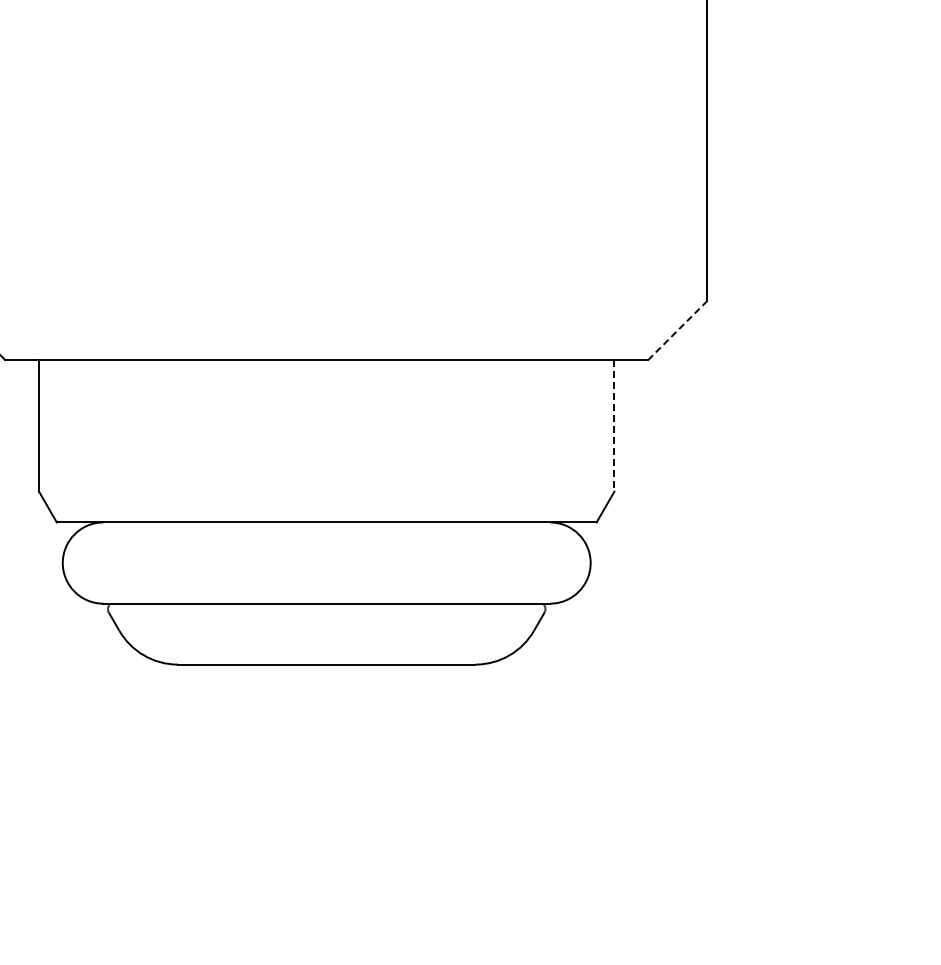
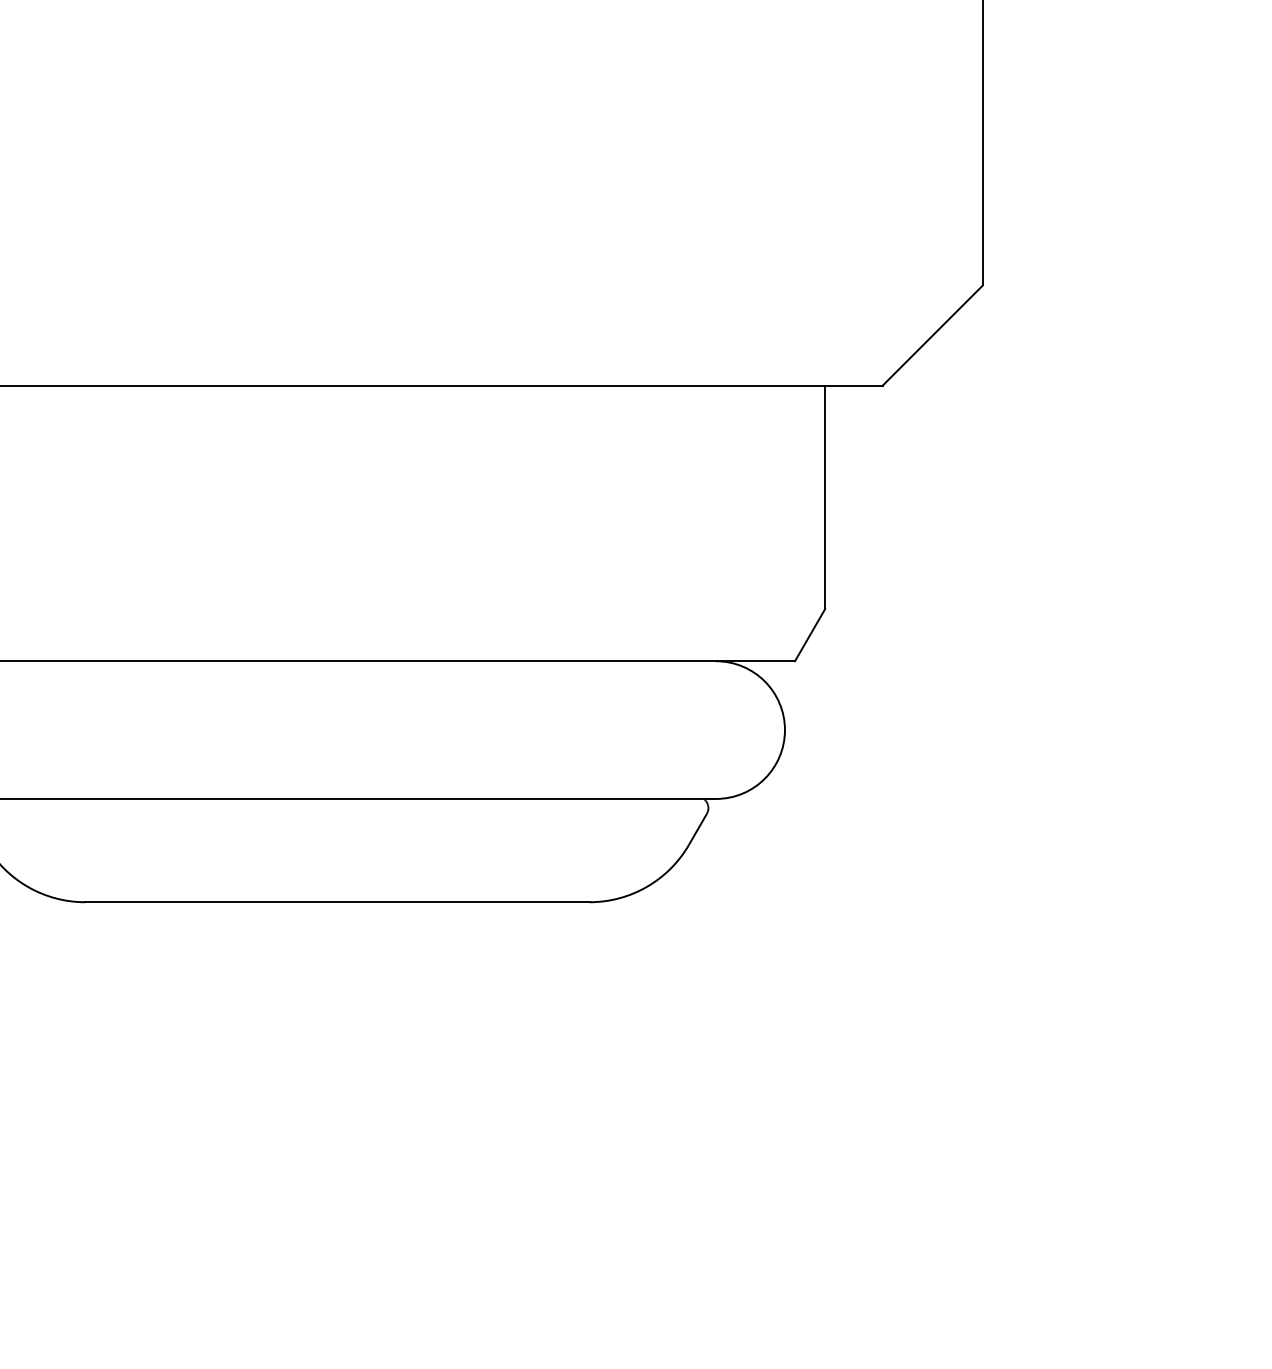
line: (677, 330) -> (932, 335), dashed -> solid
line: (614, 425) -> (825, 496), dashed -> solid

